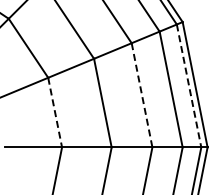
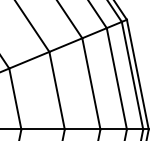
line: (189, 85) -> (132, 75), dashed -> solid
line: (142, 95) -> (91, 84), dashed -> solid
line: (55, 113) -> (15, 99), dashed -> solid

